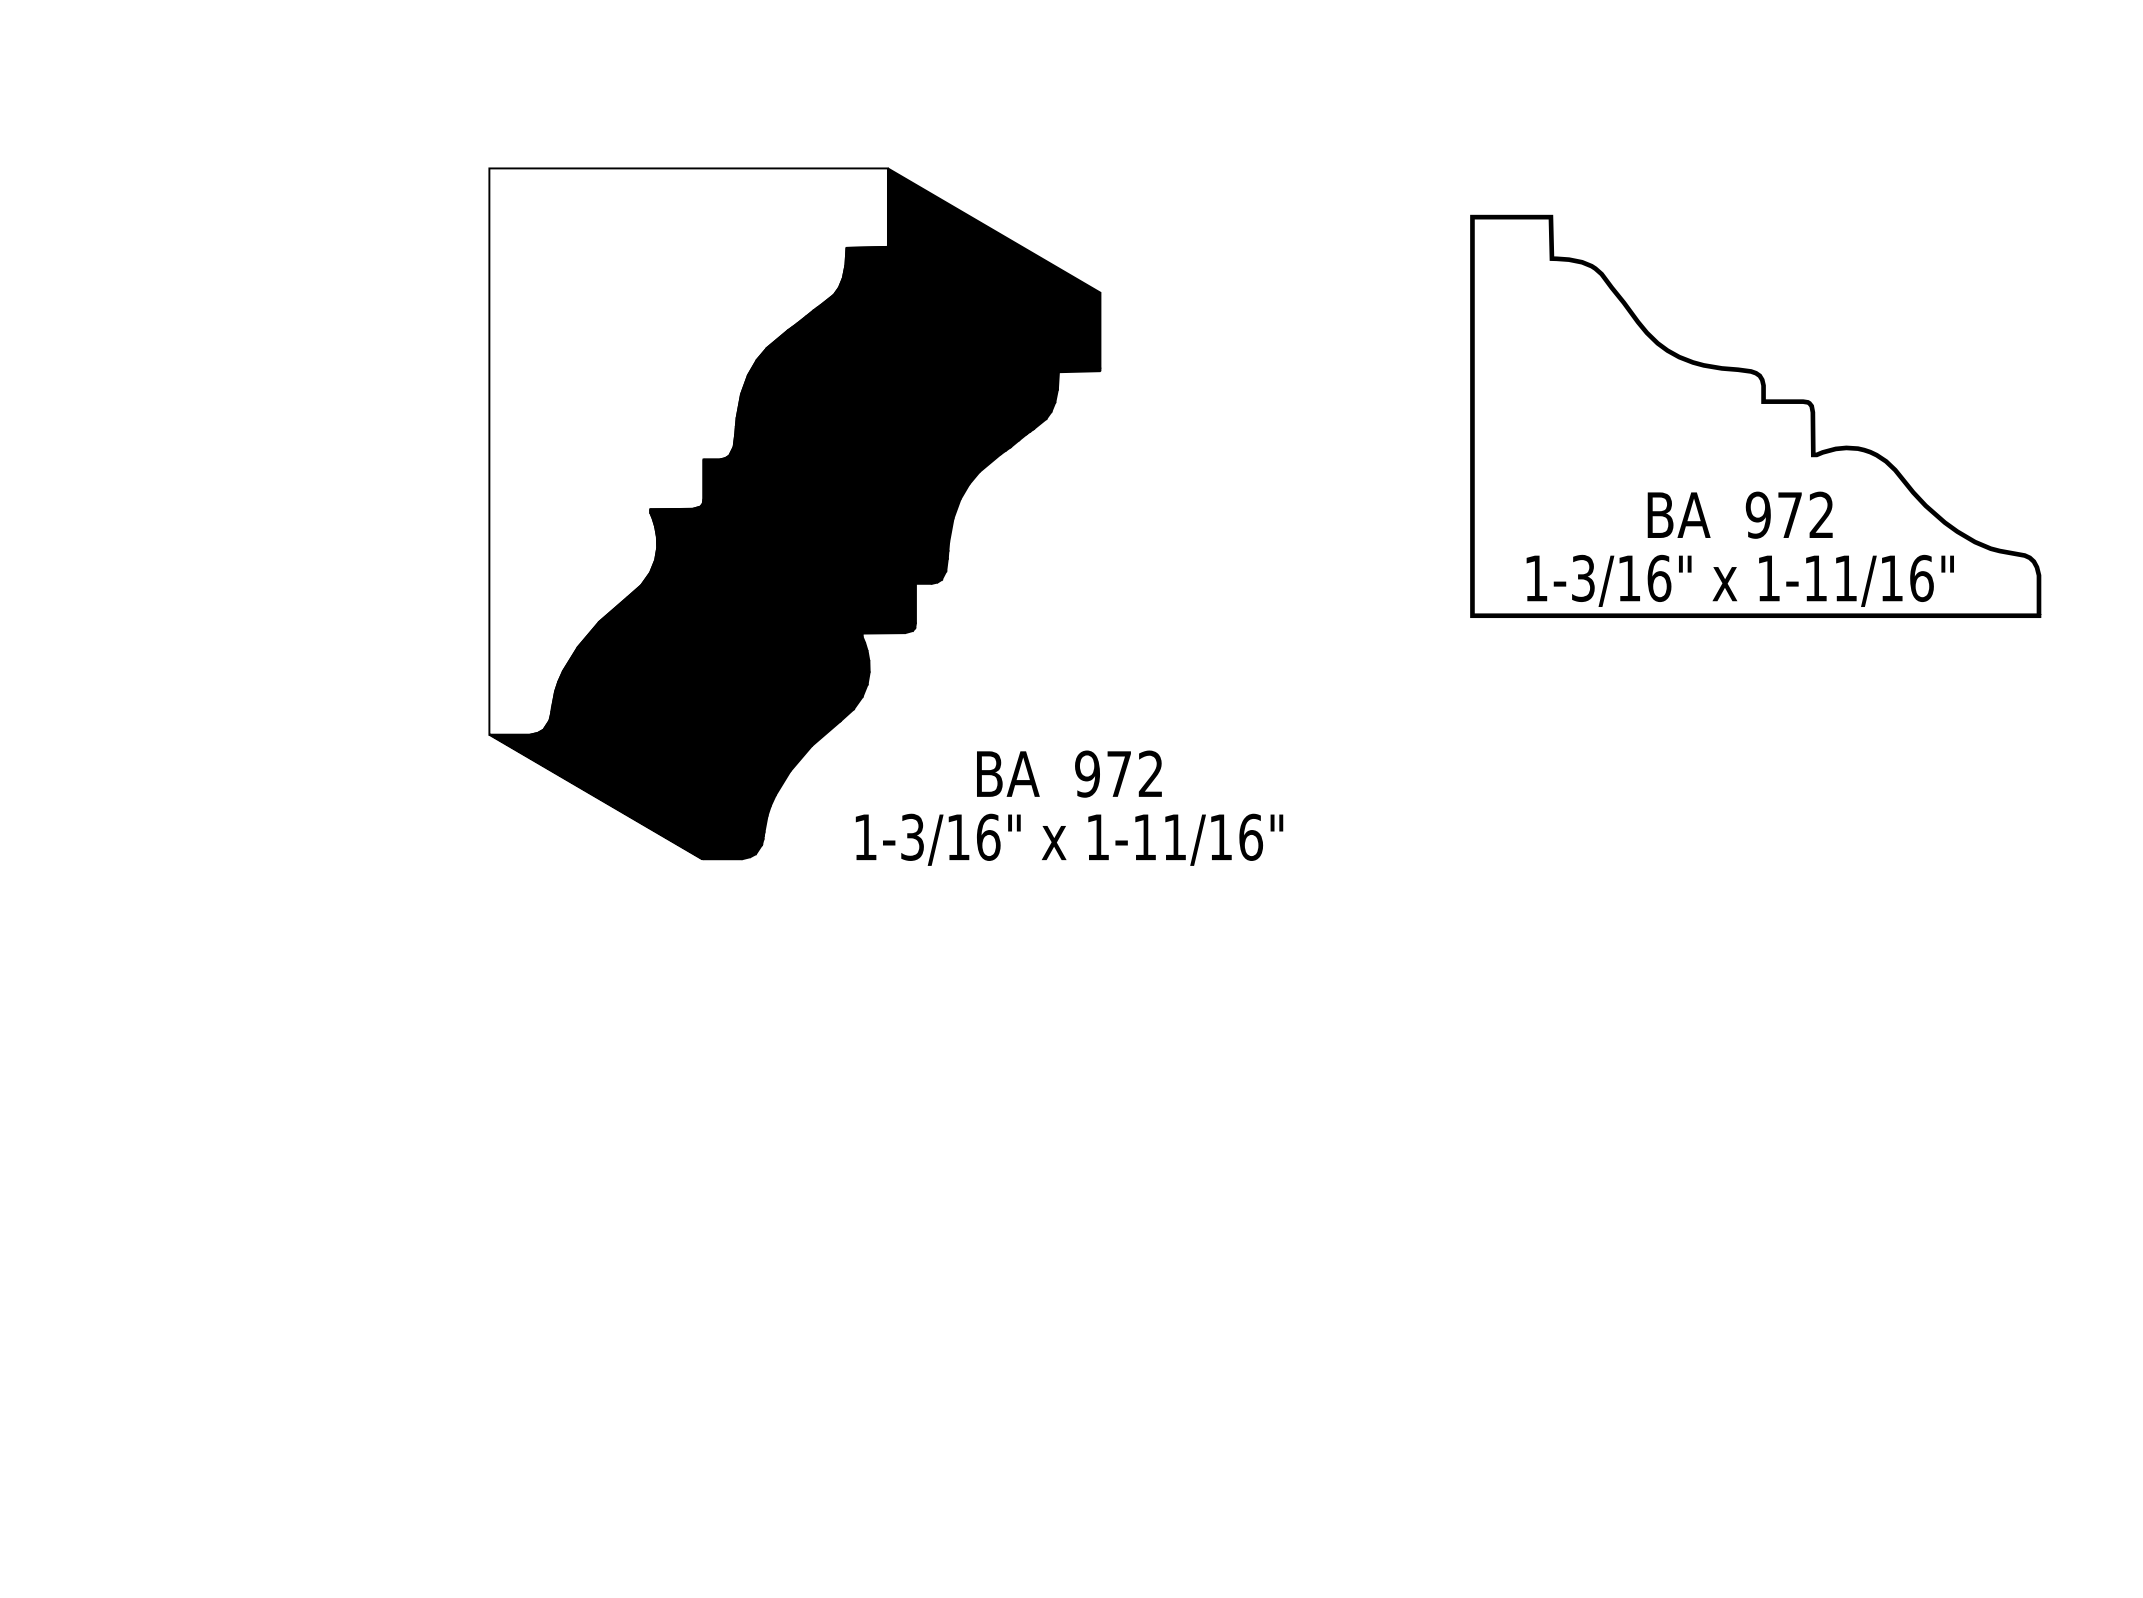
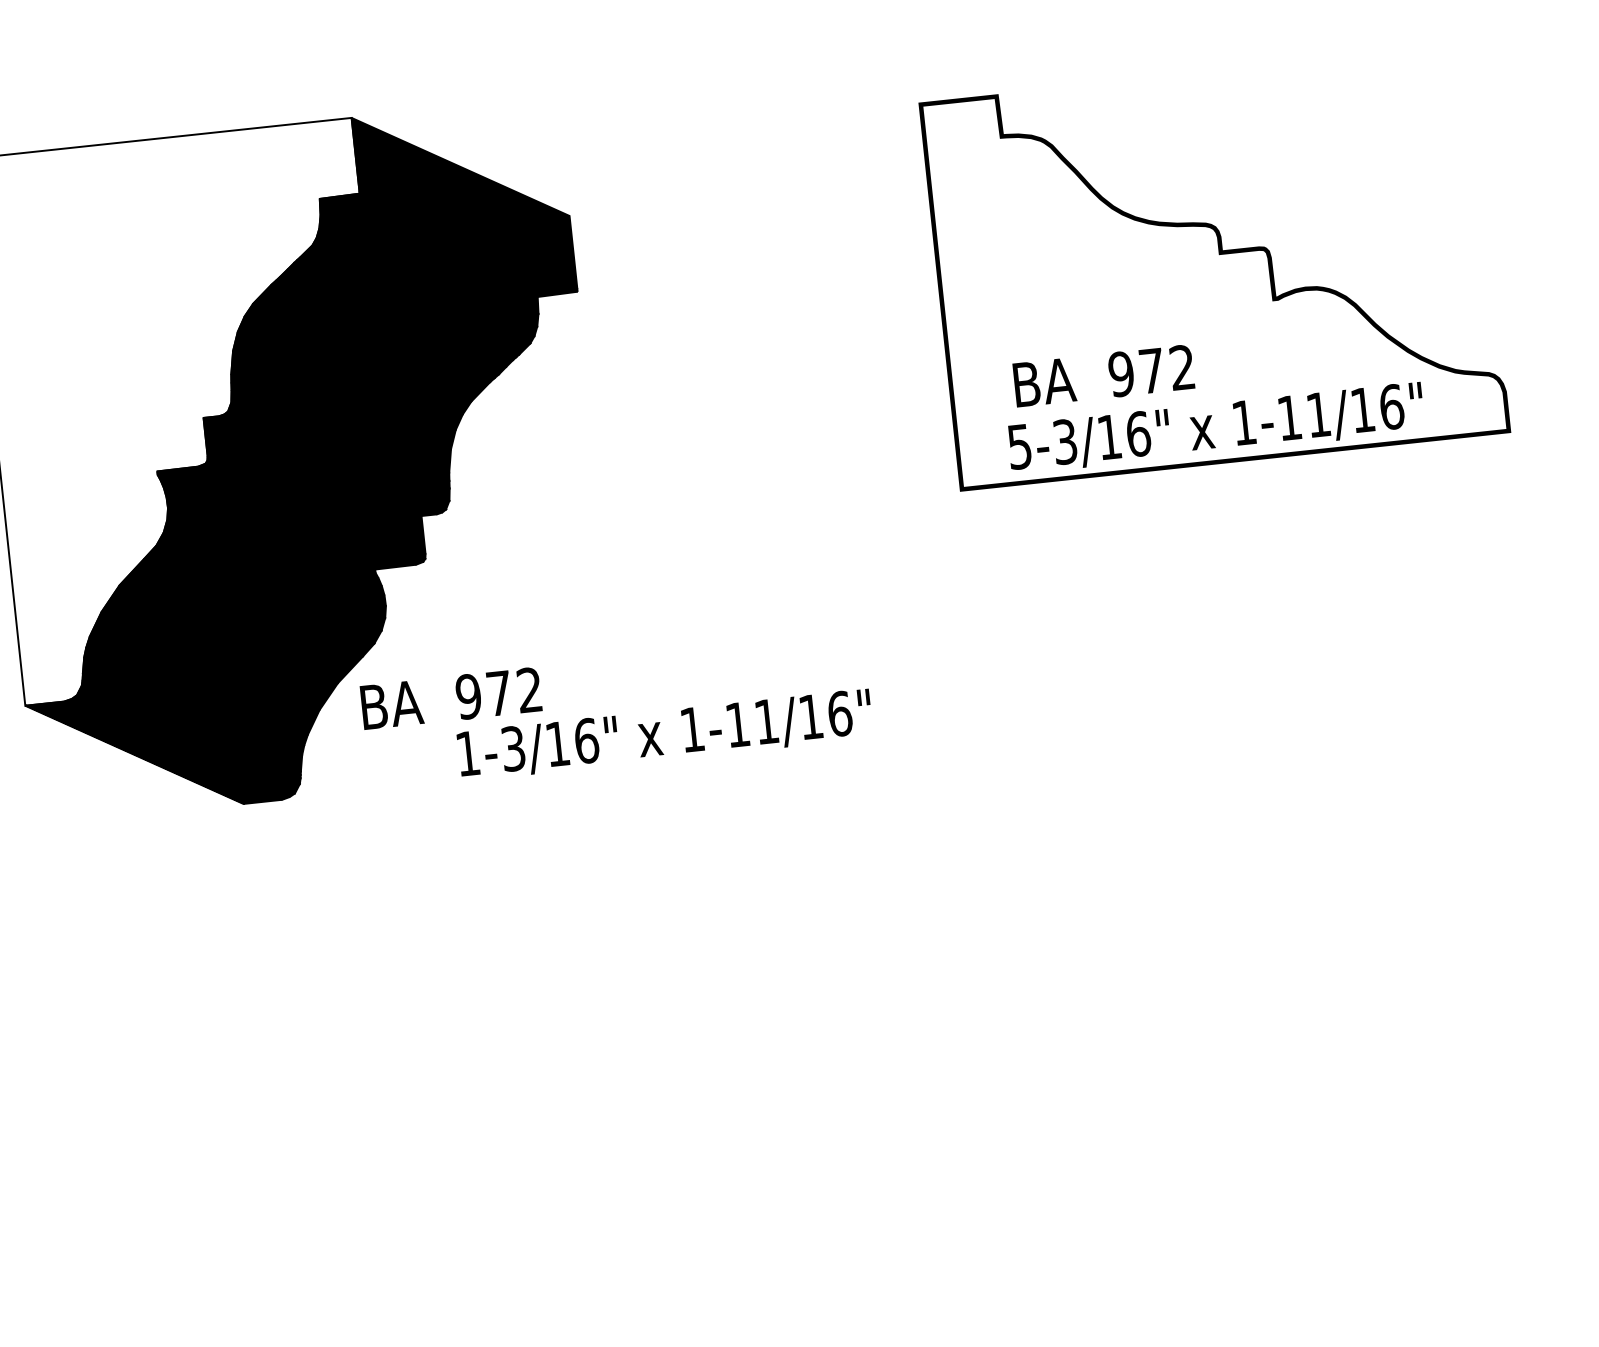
text: (1739, 514) -> (1103, 375), moved
text: (1536, 578) -> (1019, 446), 1-3/16" -> 5-3/16"
text: (1069, 773) -> (451, 698), moved
text: (1069, 839) -> (665, 734), moved

